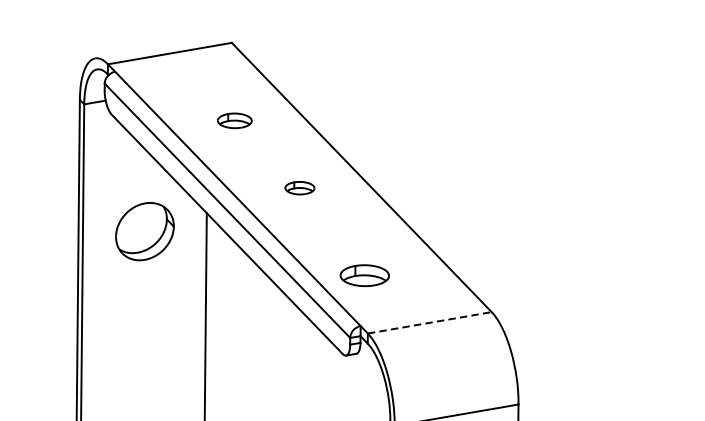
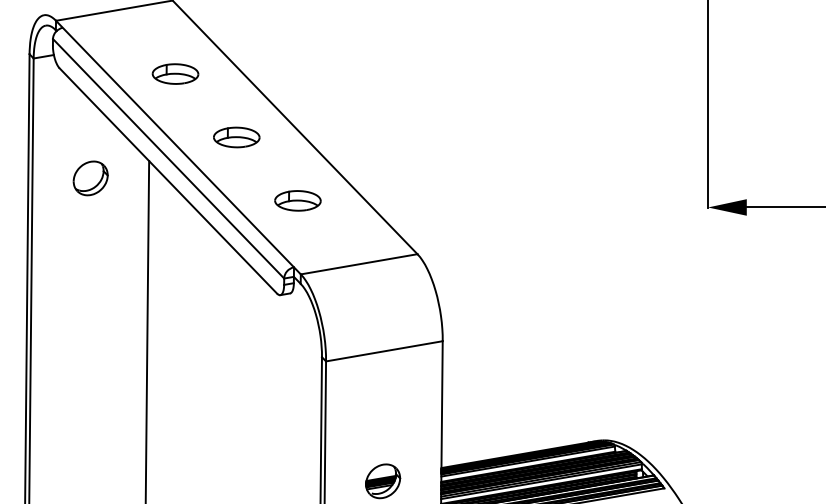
part: (234, 120) -> (175, 73), size x1.43
part: (299, 188) -> (236, 137), size x1.67
part: (144, 231) -> (90, 178), size x0.62
part: (364, 275) -> (297, 200), moved
line: (430, 323) -> (359, 264), dashed -> solid

